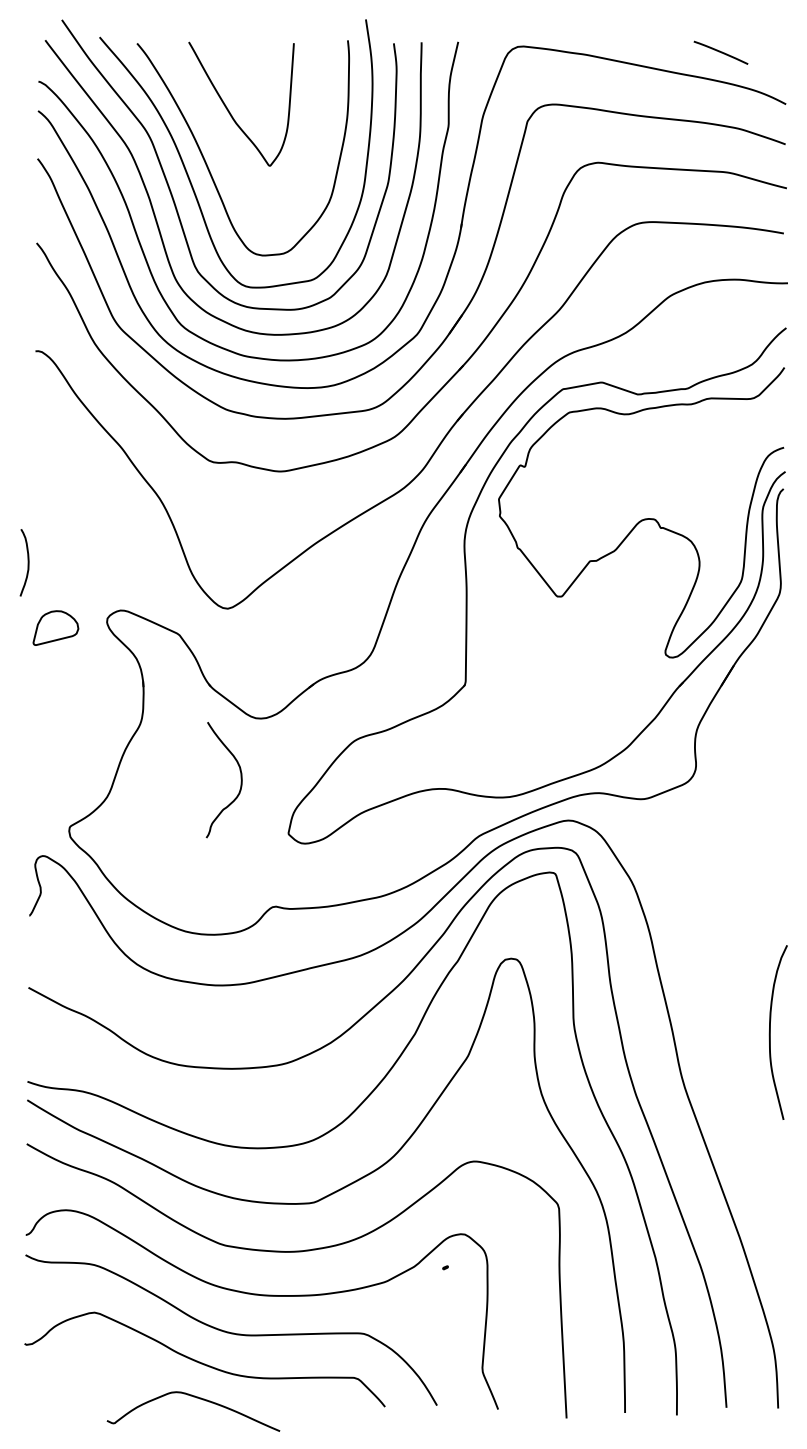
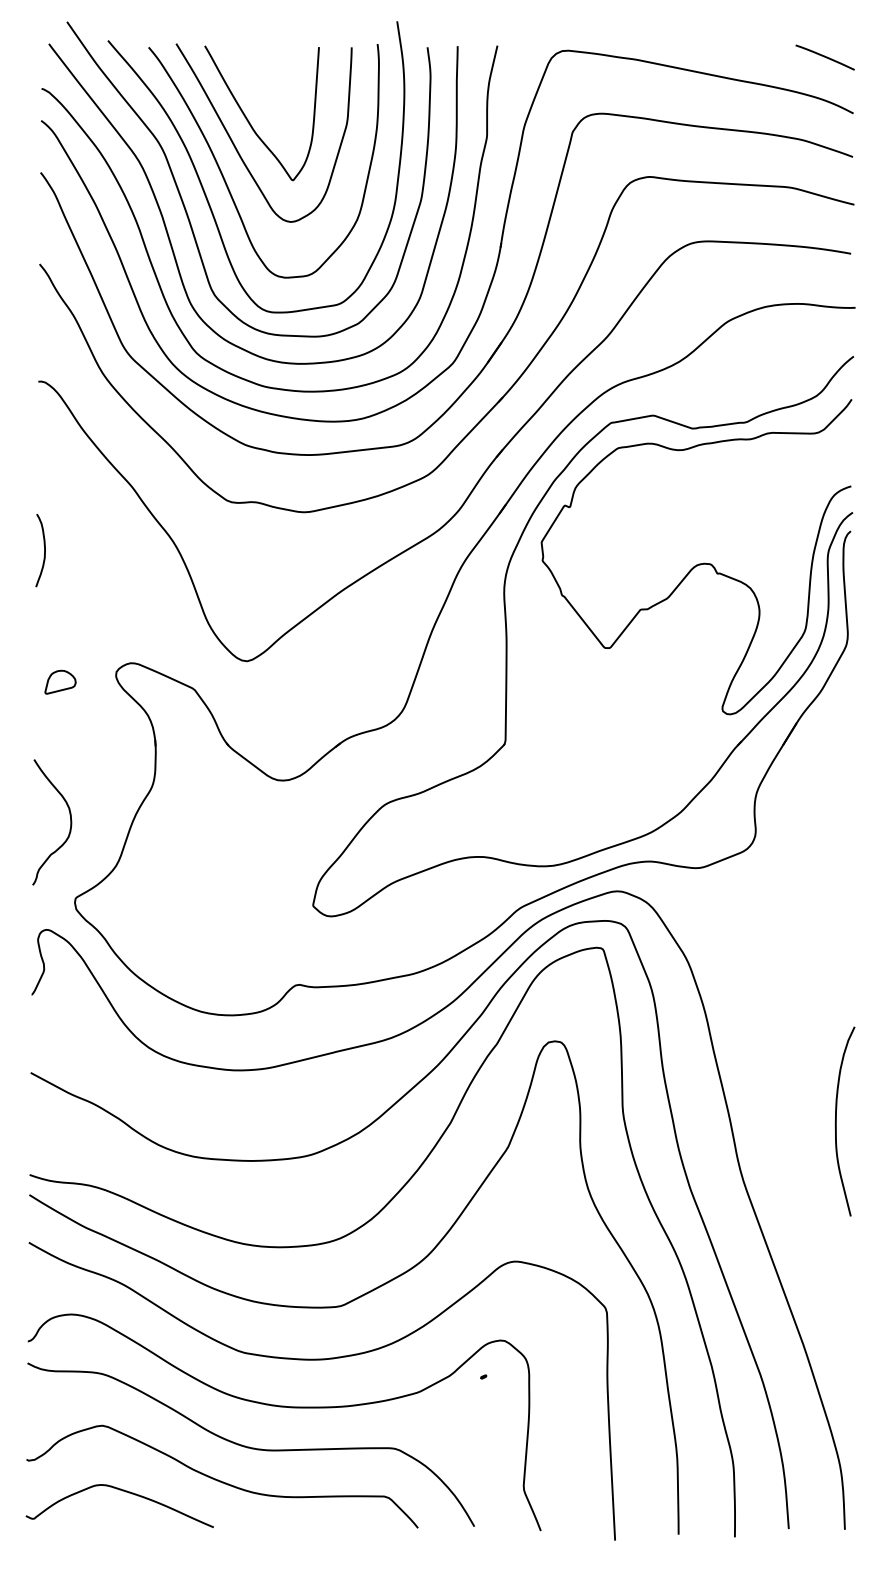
line: (720, 52) -> (824, 57), moved
curve: (217, 134) -> (236, 146), added
curve: (27, 562) -> (43, 550), moved
part: (55, 627) -> (60, 681), size x0.62
curve: (240, 779) -> (69, 821), moved
curve: (196, 1398) -> (123, 1491), moved

